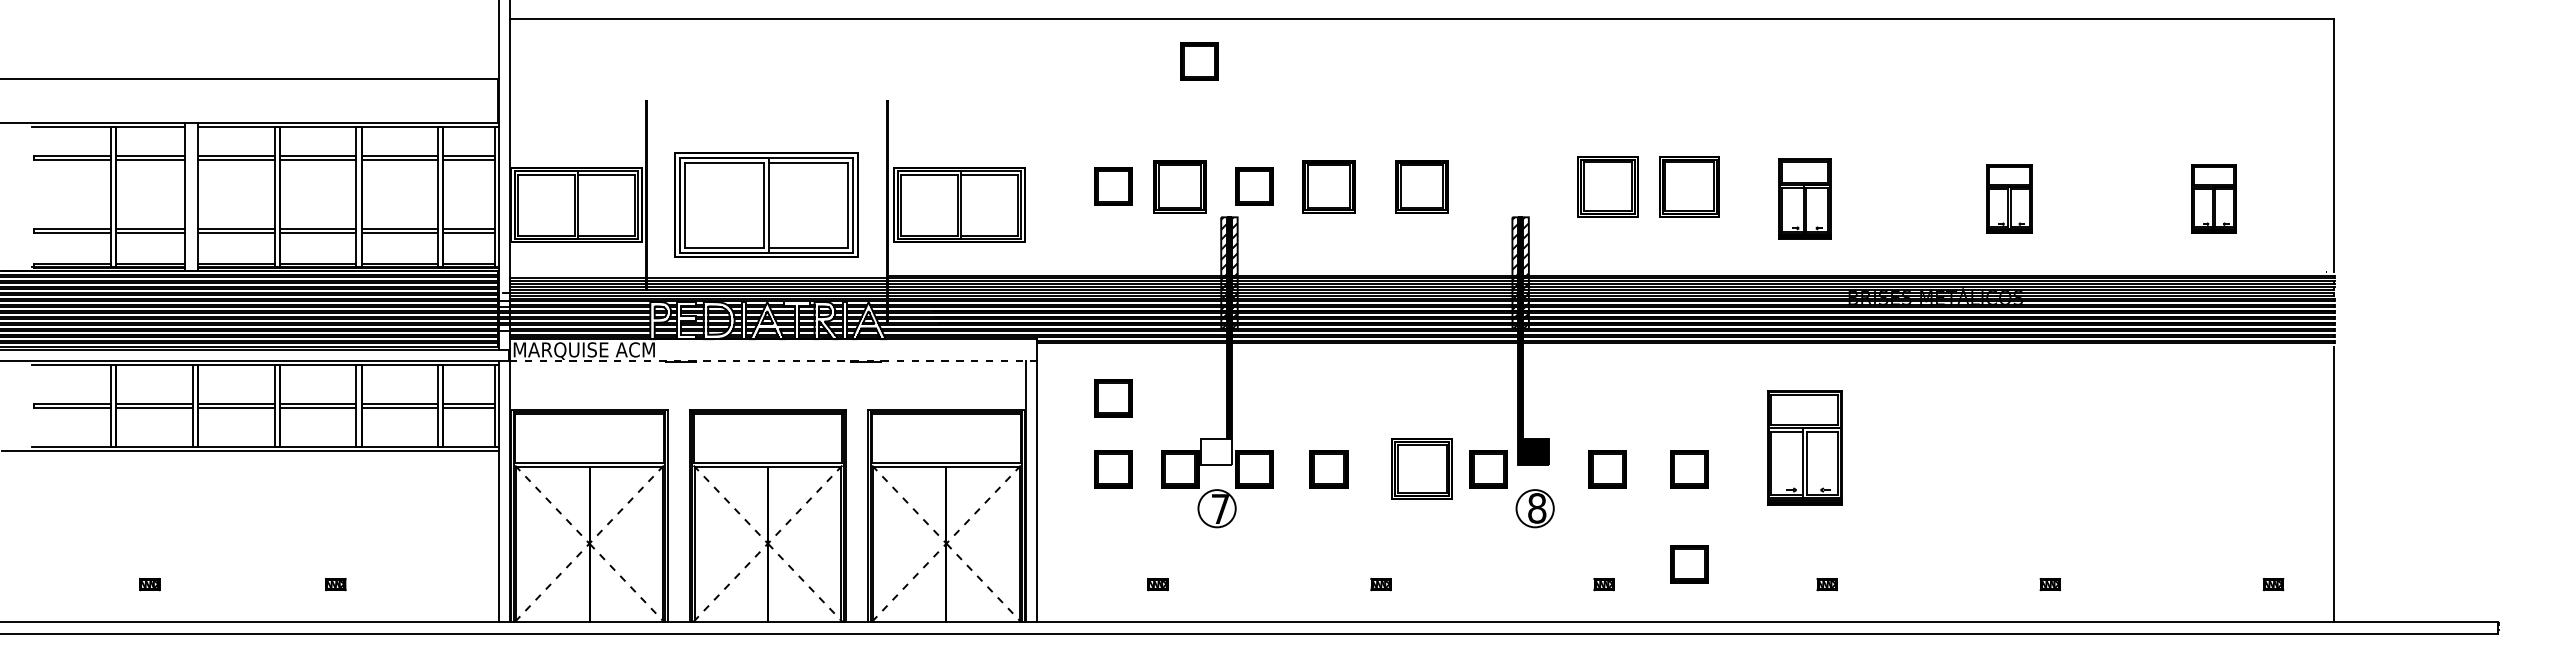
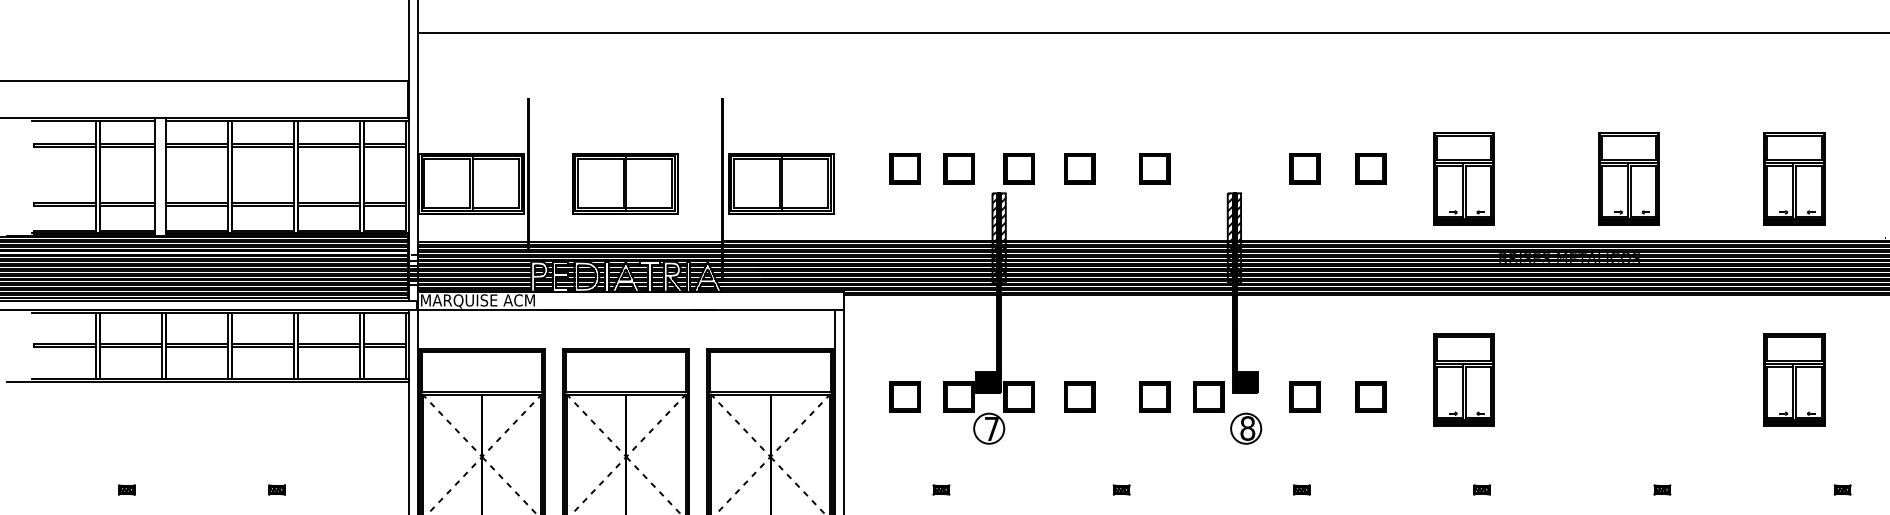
part: (1199, 61) -> (974, 67), removed
part: (1180, 186) -> (959, 168), size x0.71
part: (1328, 186) -> (1079, 168), size x0.71
part: (1421, 186) -> (1154, 168), size x0.71
part: (1607, 186) -> (1304, 168), size x0.62
part: (1689, 186) -> (1370, 168), size x0.62
part: (1804, 198) -> (1463, 178), size x1.43
part: (2009, 198) -> (1629, 178), size x1.67
part: (2213, 198) -> (1794, 178), size x1.67
part: (766, 204) -> (625, 182), size x0.71
line: (773, 361) -> (630, 309), dashed -> solid
part: (1113, 398) -> (905, 339), removed
part: (2213, 447) -> (1794, 379), added
fill: (1216, 451) -> (988, 382), added
part: (1421, 469) -> (1154, 397), size x0.62
part: (1689, 564) -> (1370, 473), removed

